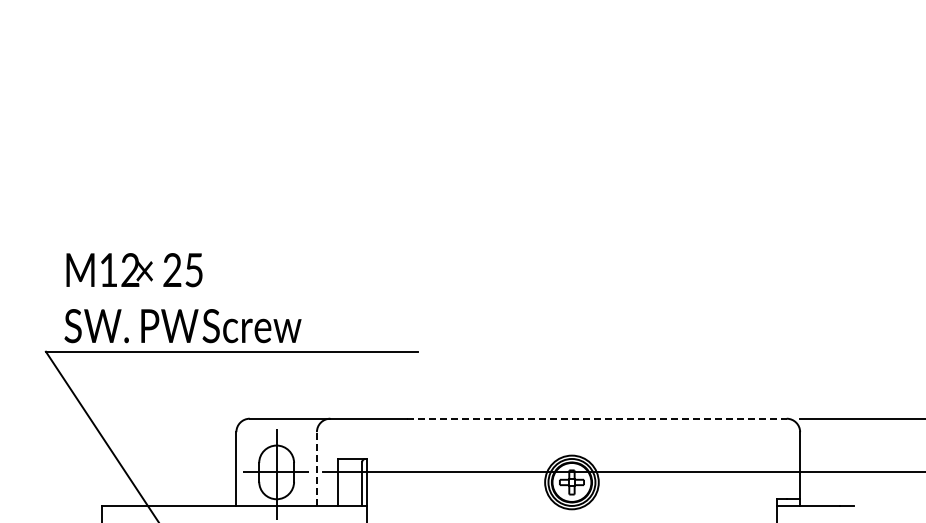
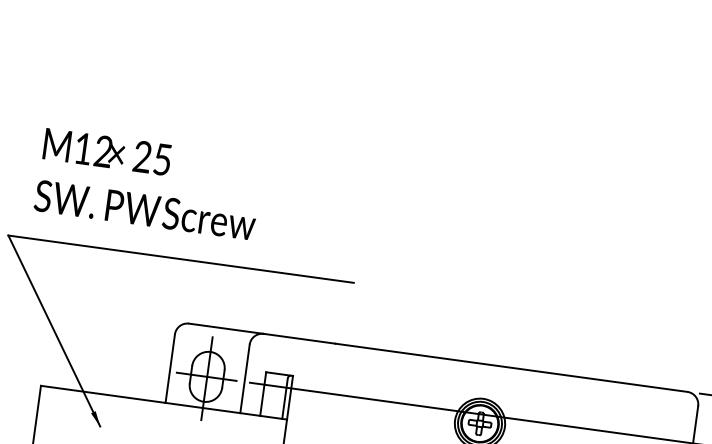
text: (182, 298) -> (148, 184), moved
line: (597, 418) -> (511, 367), dashed -> solid
line: (316, 469) -> (244, 379), dashed -> solid

